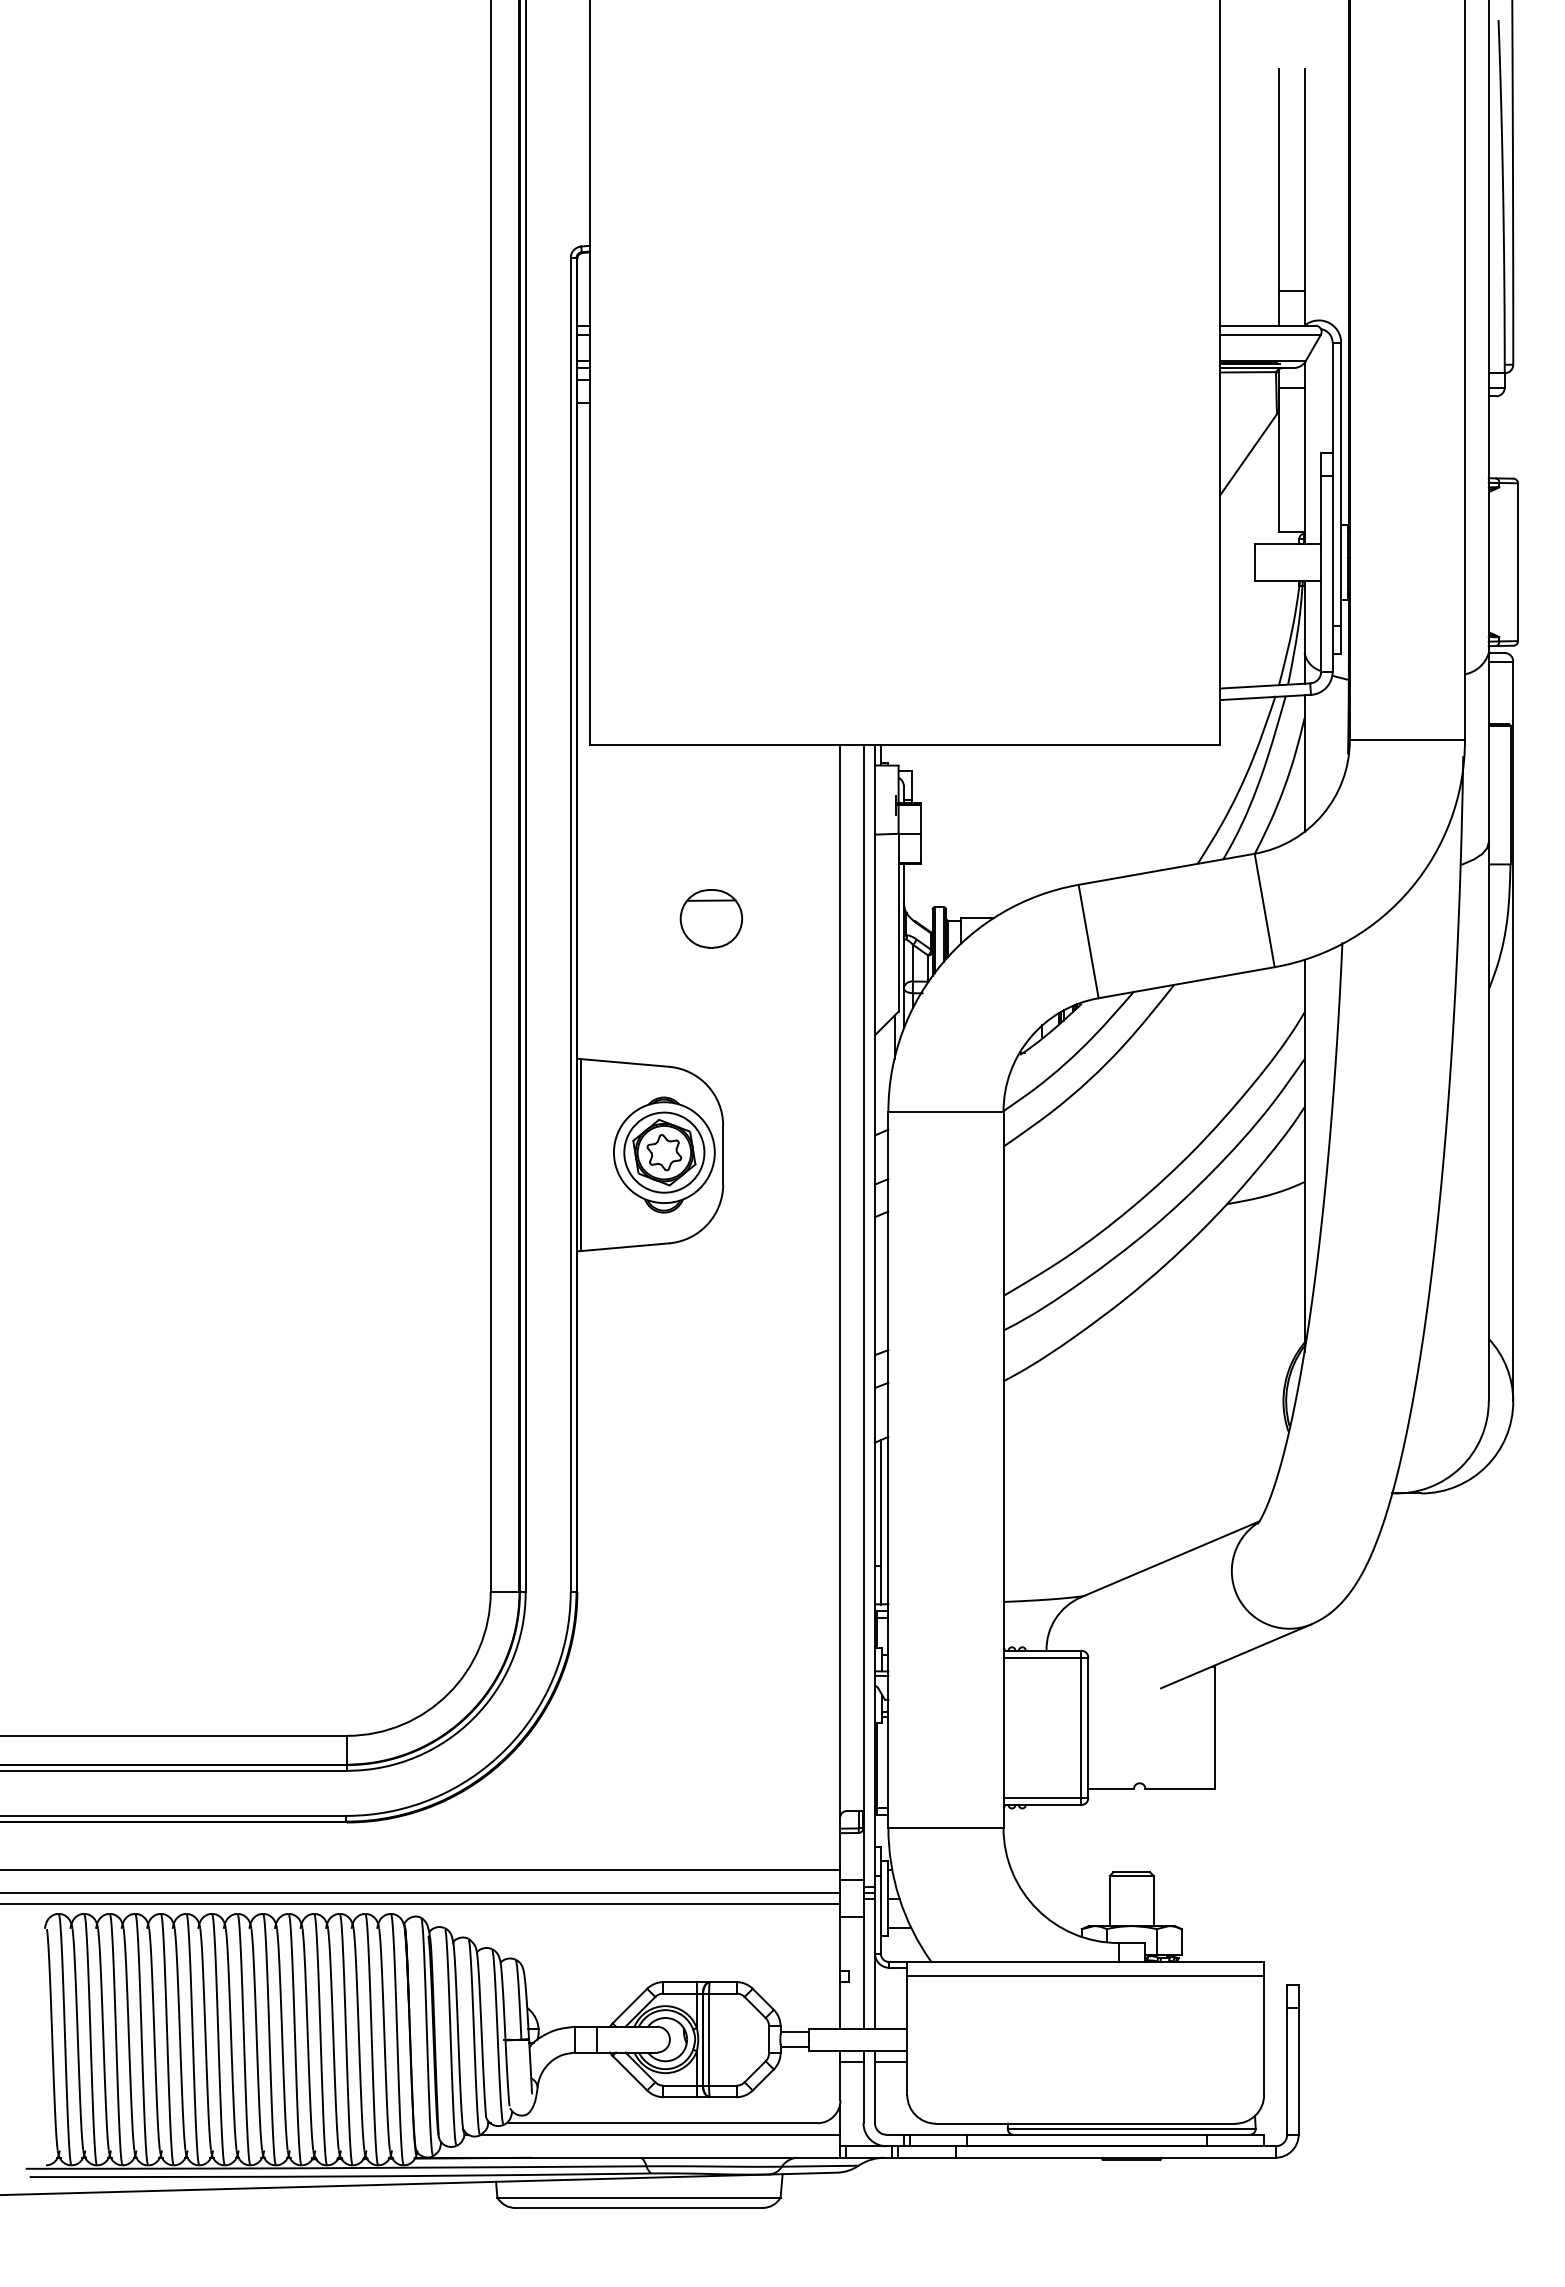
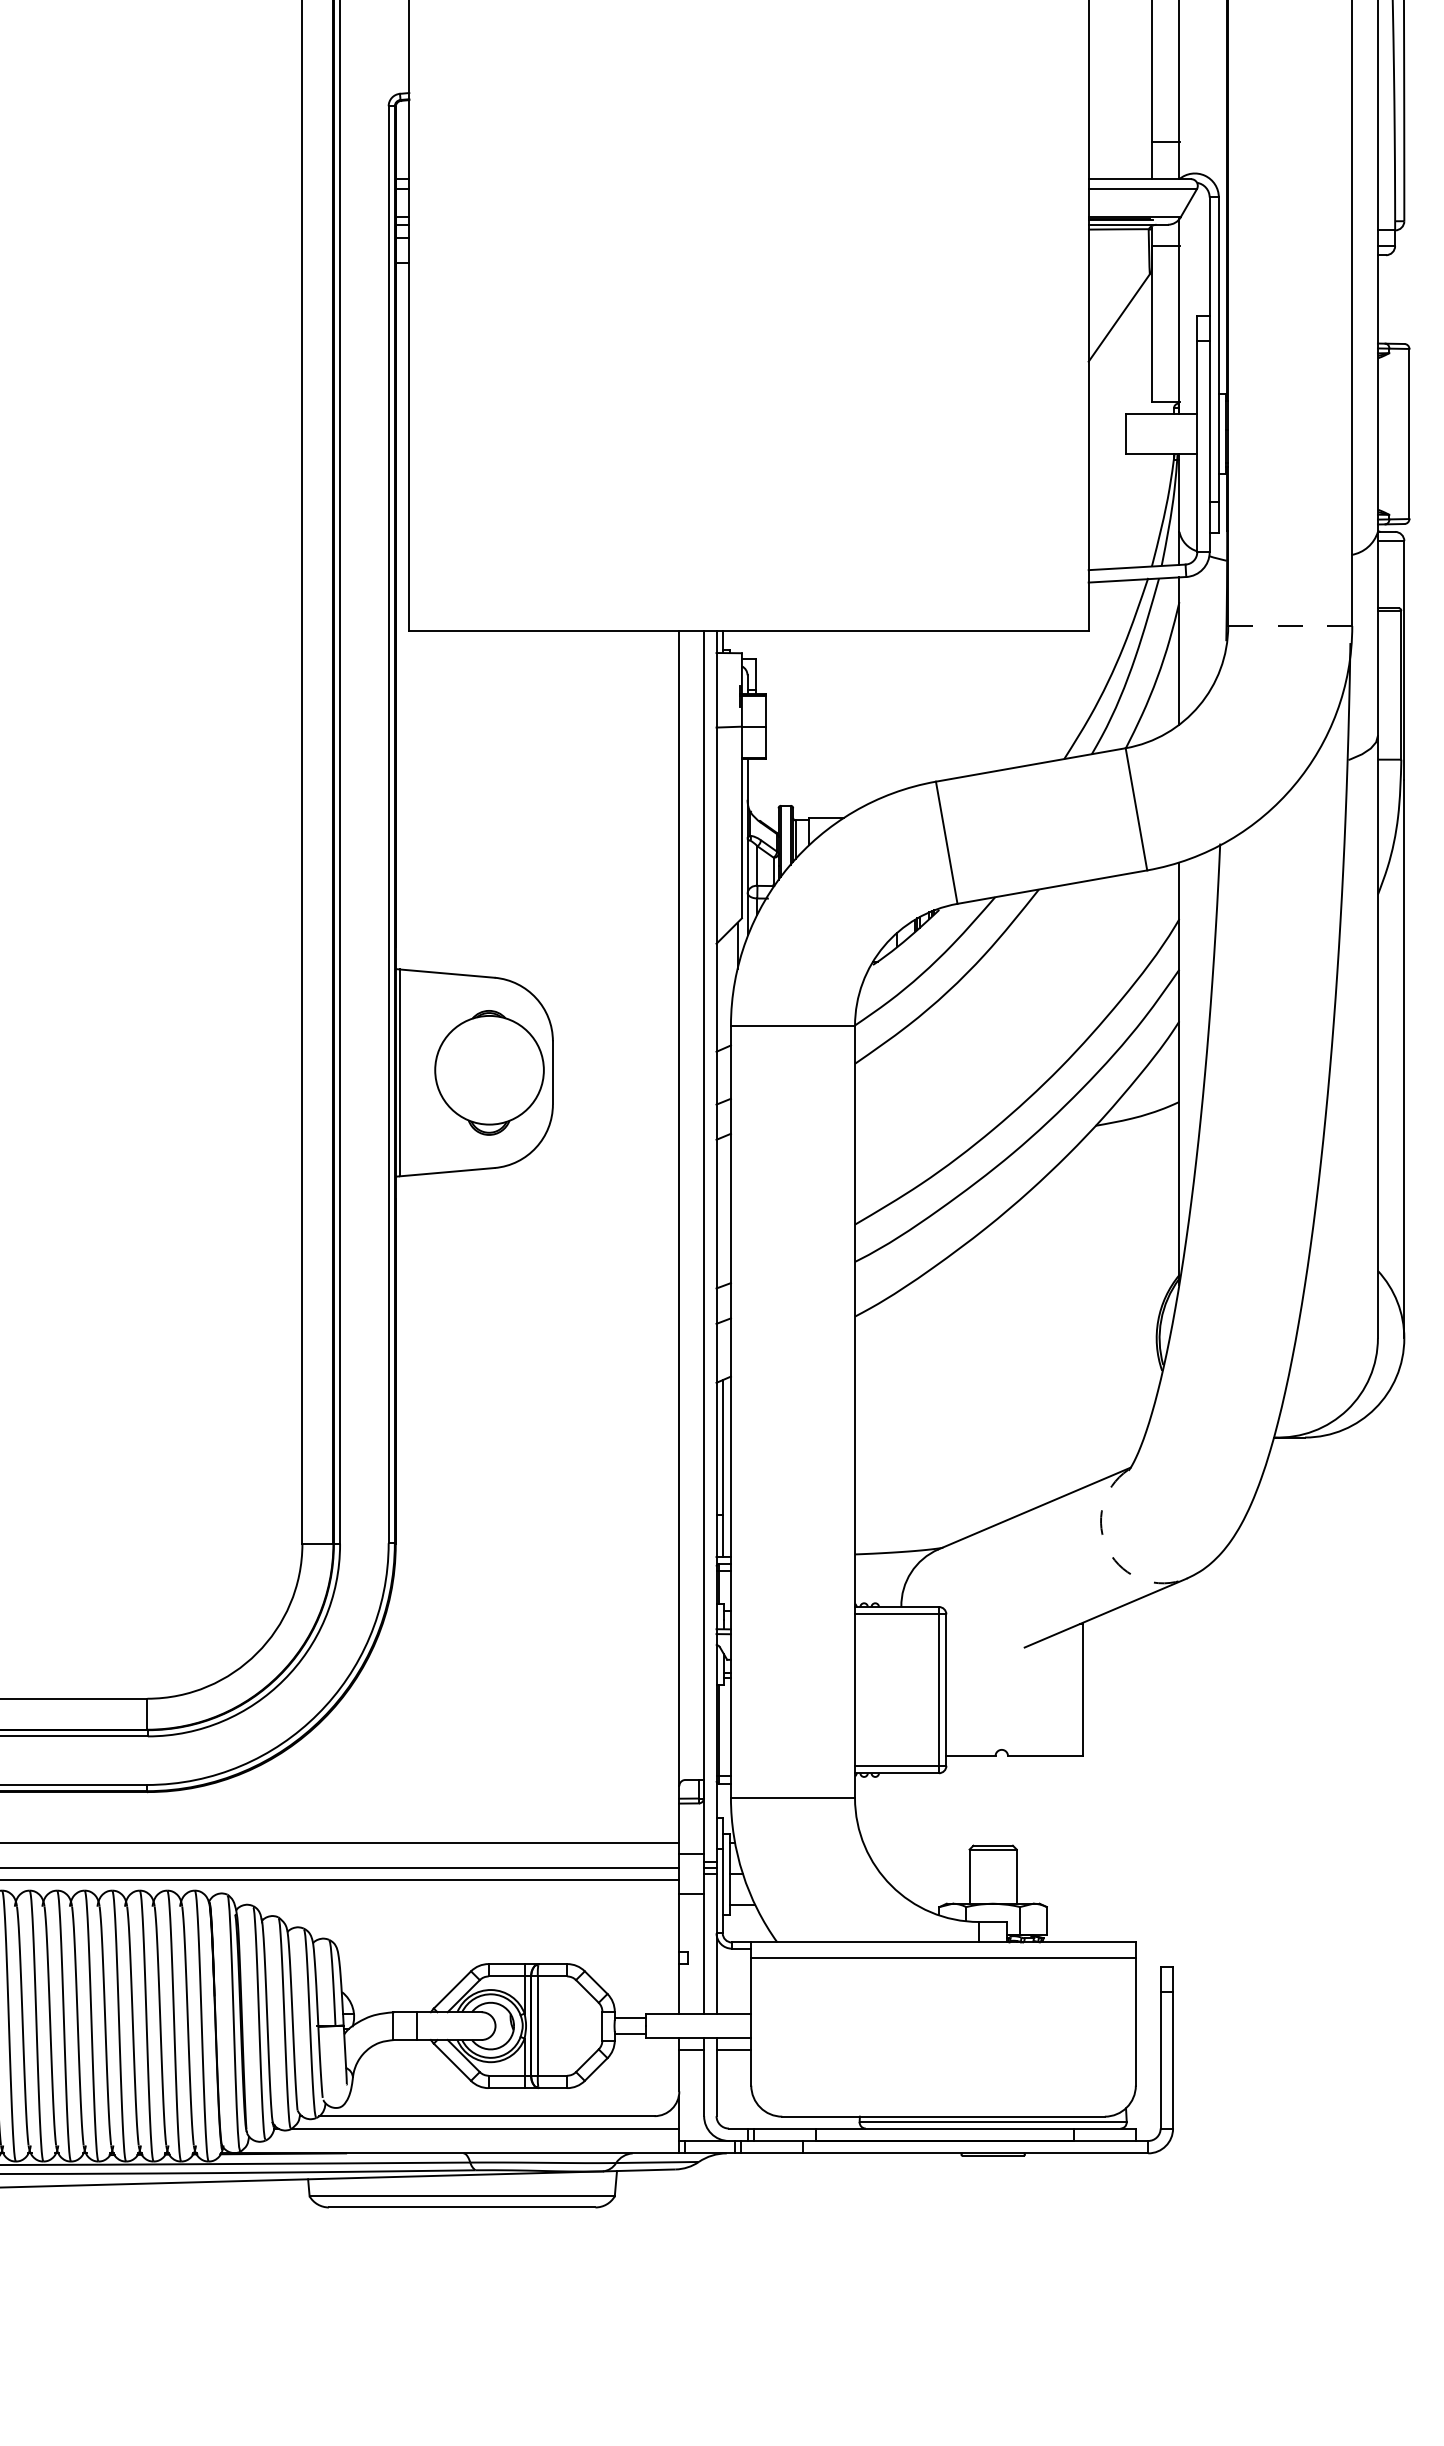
line: (1407, 740) -> (1290, 626), solid -> dashed
part: (711, 918) -> (540, 817), removed
part: (664, 1152) -> (489, 1070), removed
arc: (1238, 1598) -> (1108, 1550), solid -> dashed

